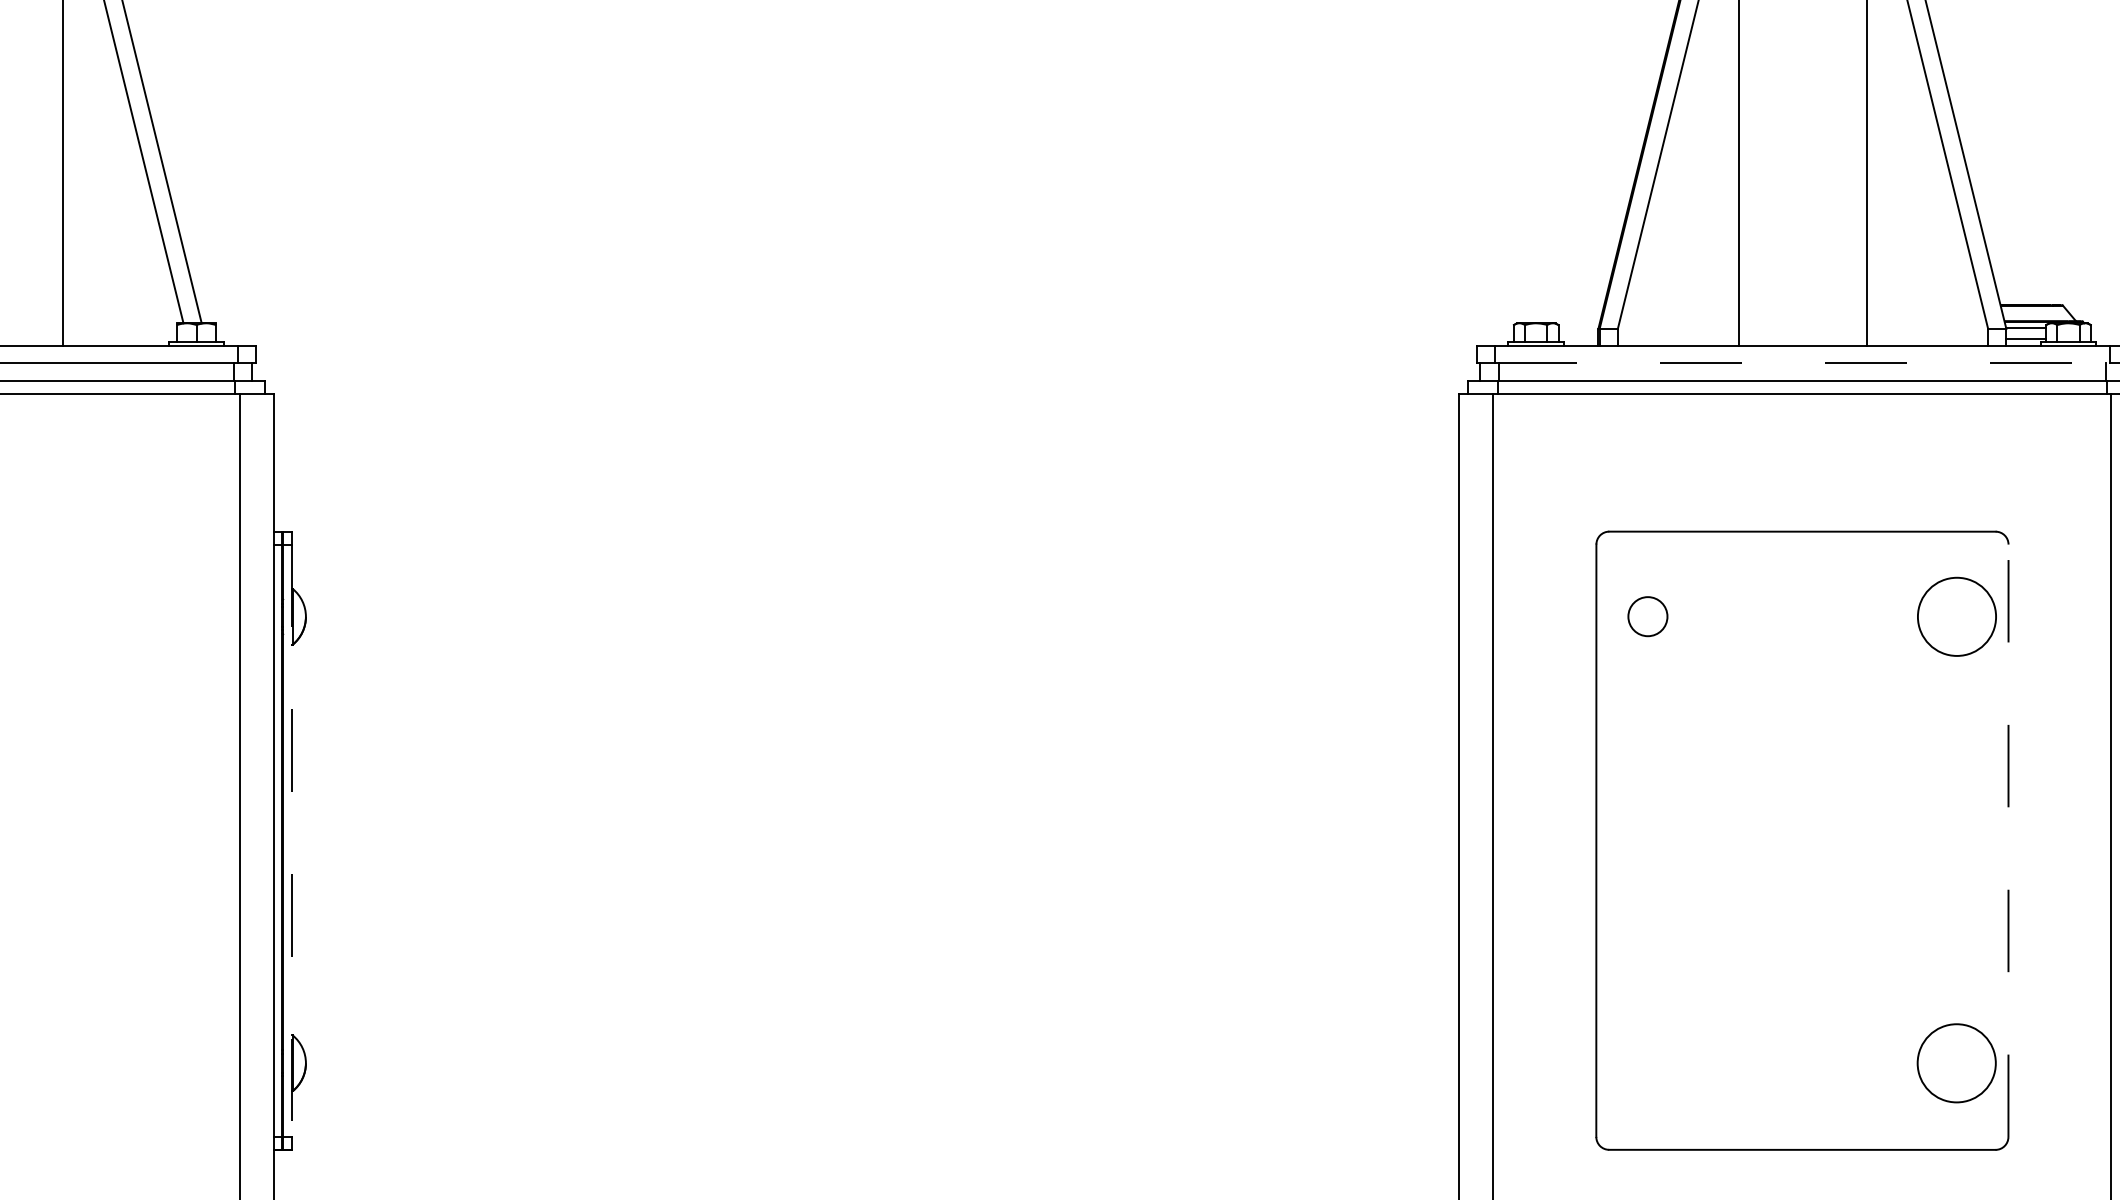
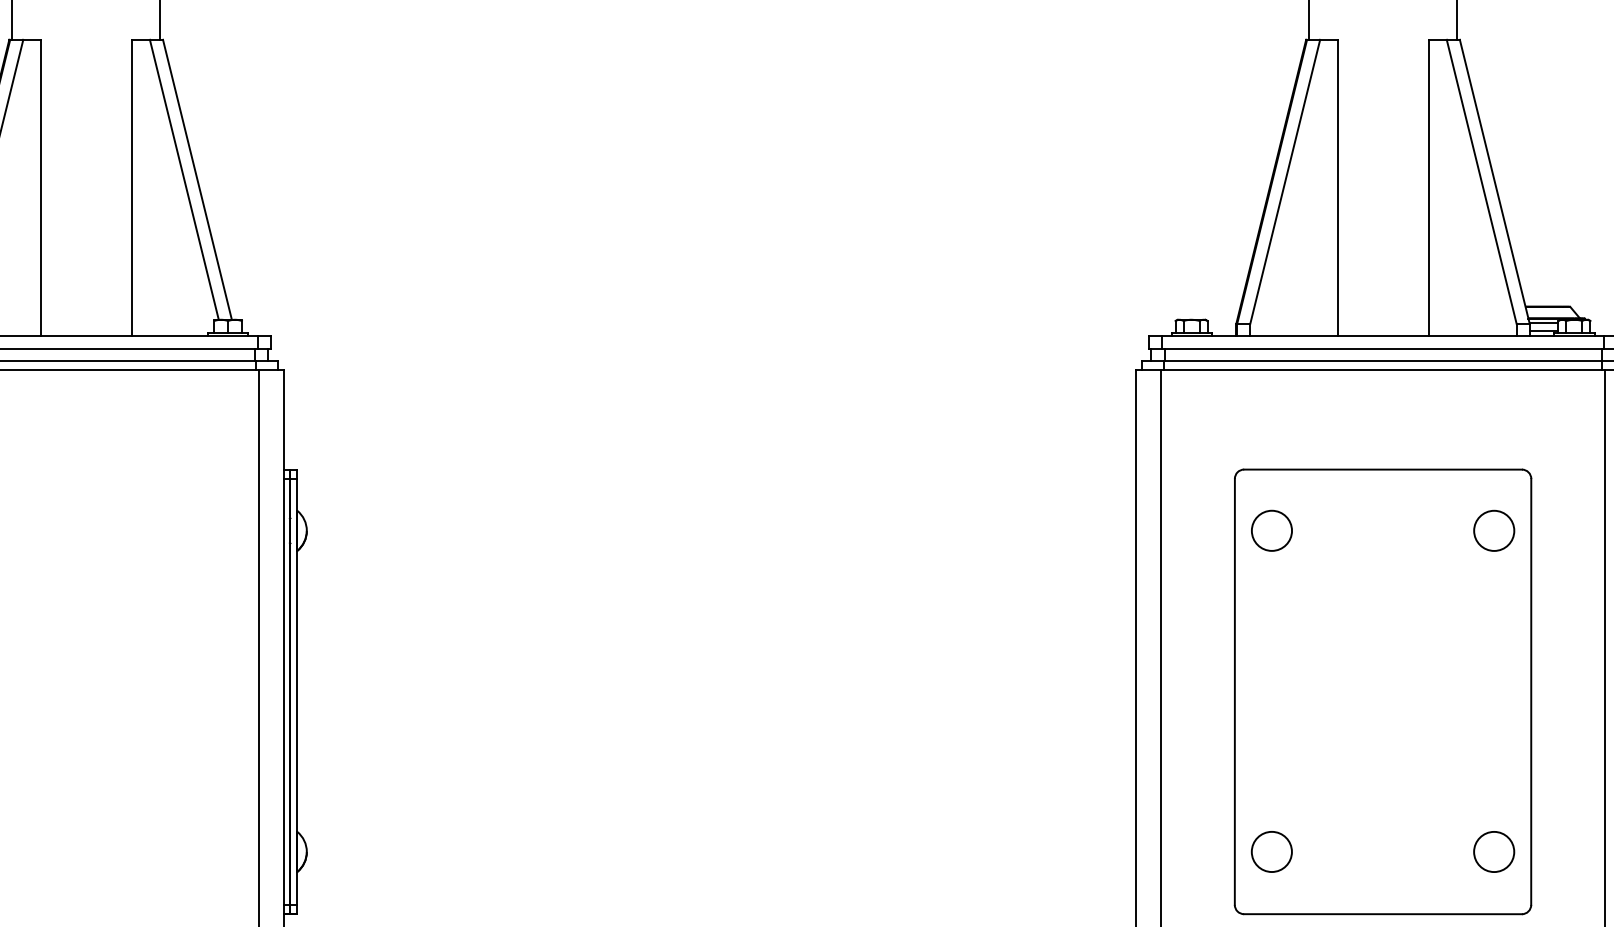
line: (1803, 363) -> (1383, 348), dashed -> solid
circle: (1647, 616) -> (1271, 530), size x1.43
circle: (1957, 616) -> (1494, 530), size x0.71
line: (2008, 840) -> (1531, 691), dashed -> solid
line: (292, 841) -> (297, 692), dashed -> solid
circle: (1647, 1062) -> (1271, 851), added
circle: (1957, 1062) -> (1494, 851), size x0.71

